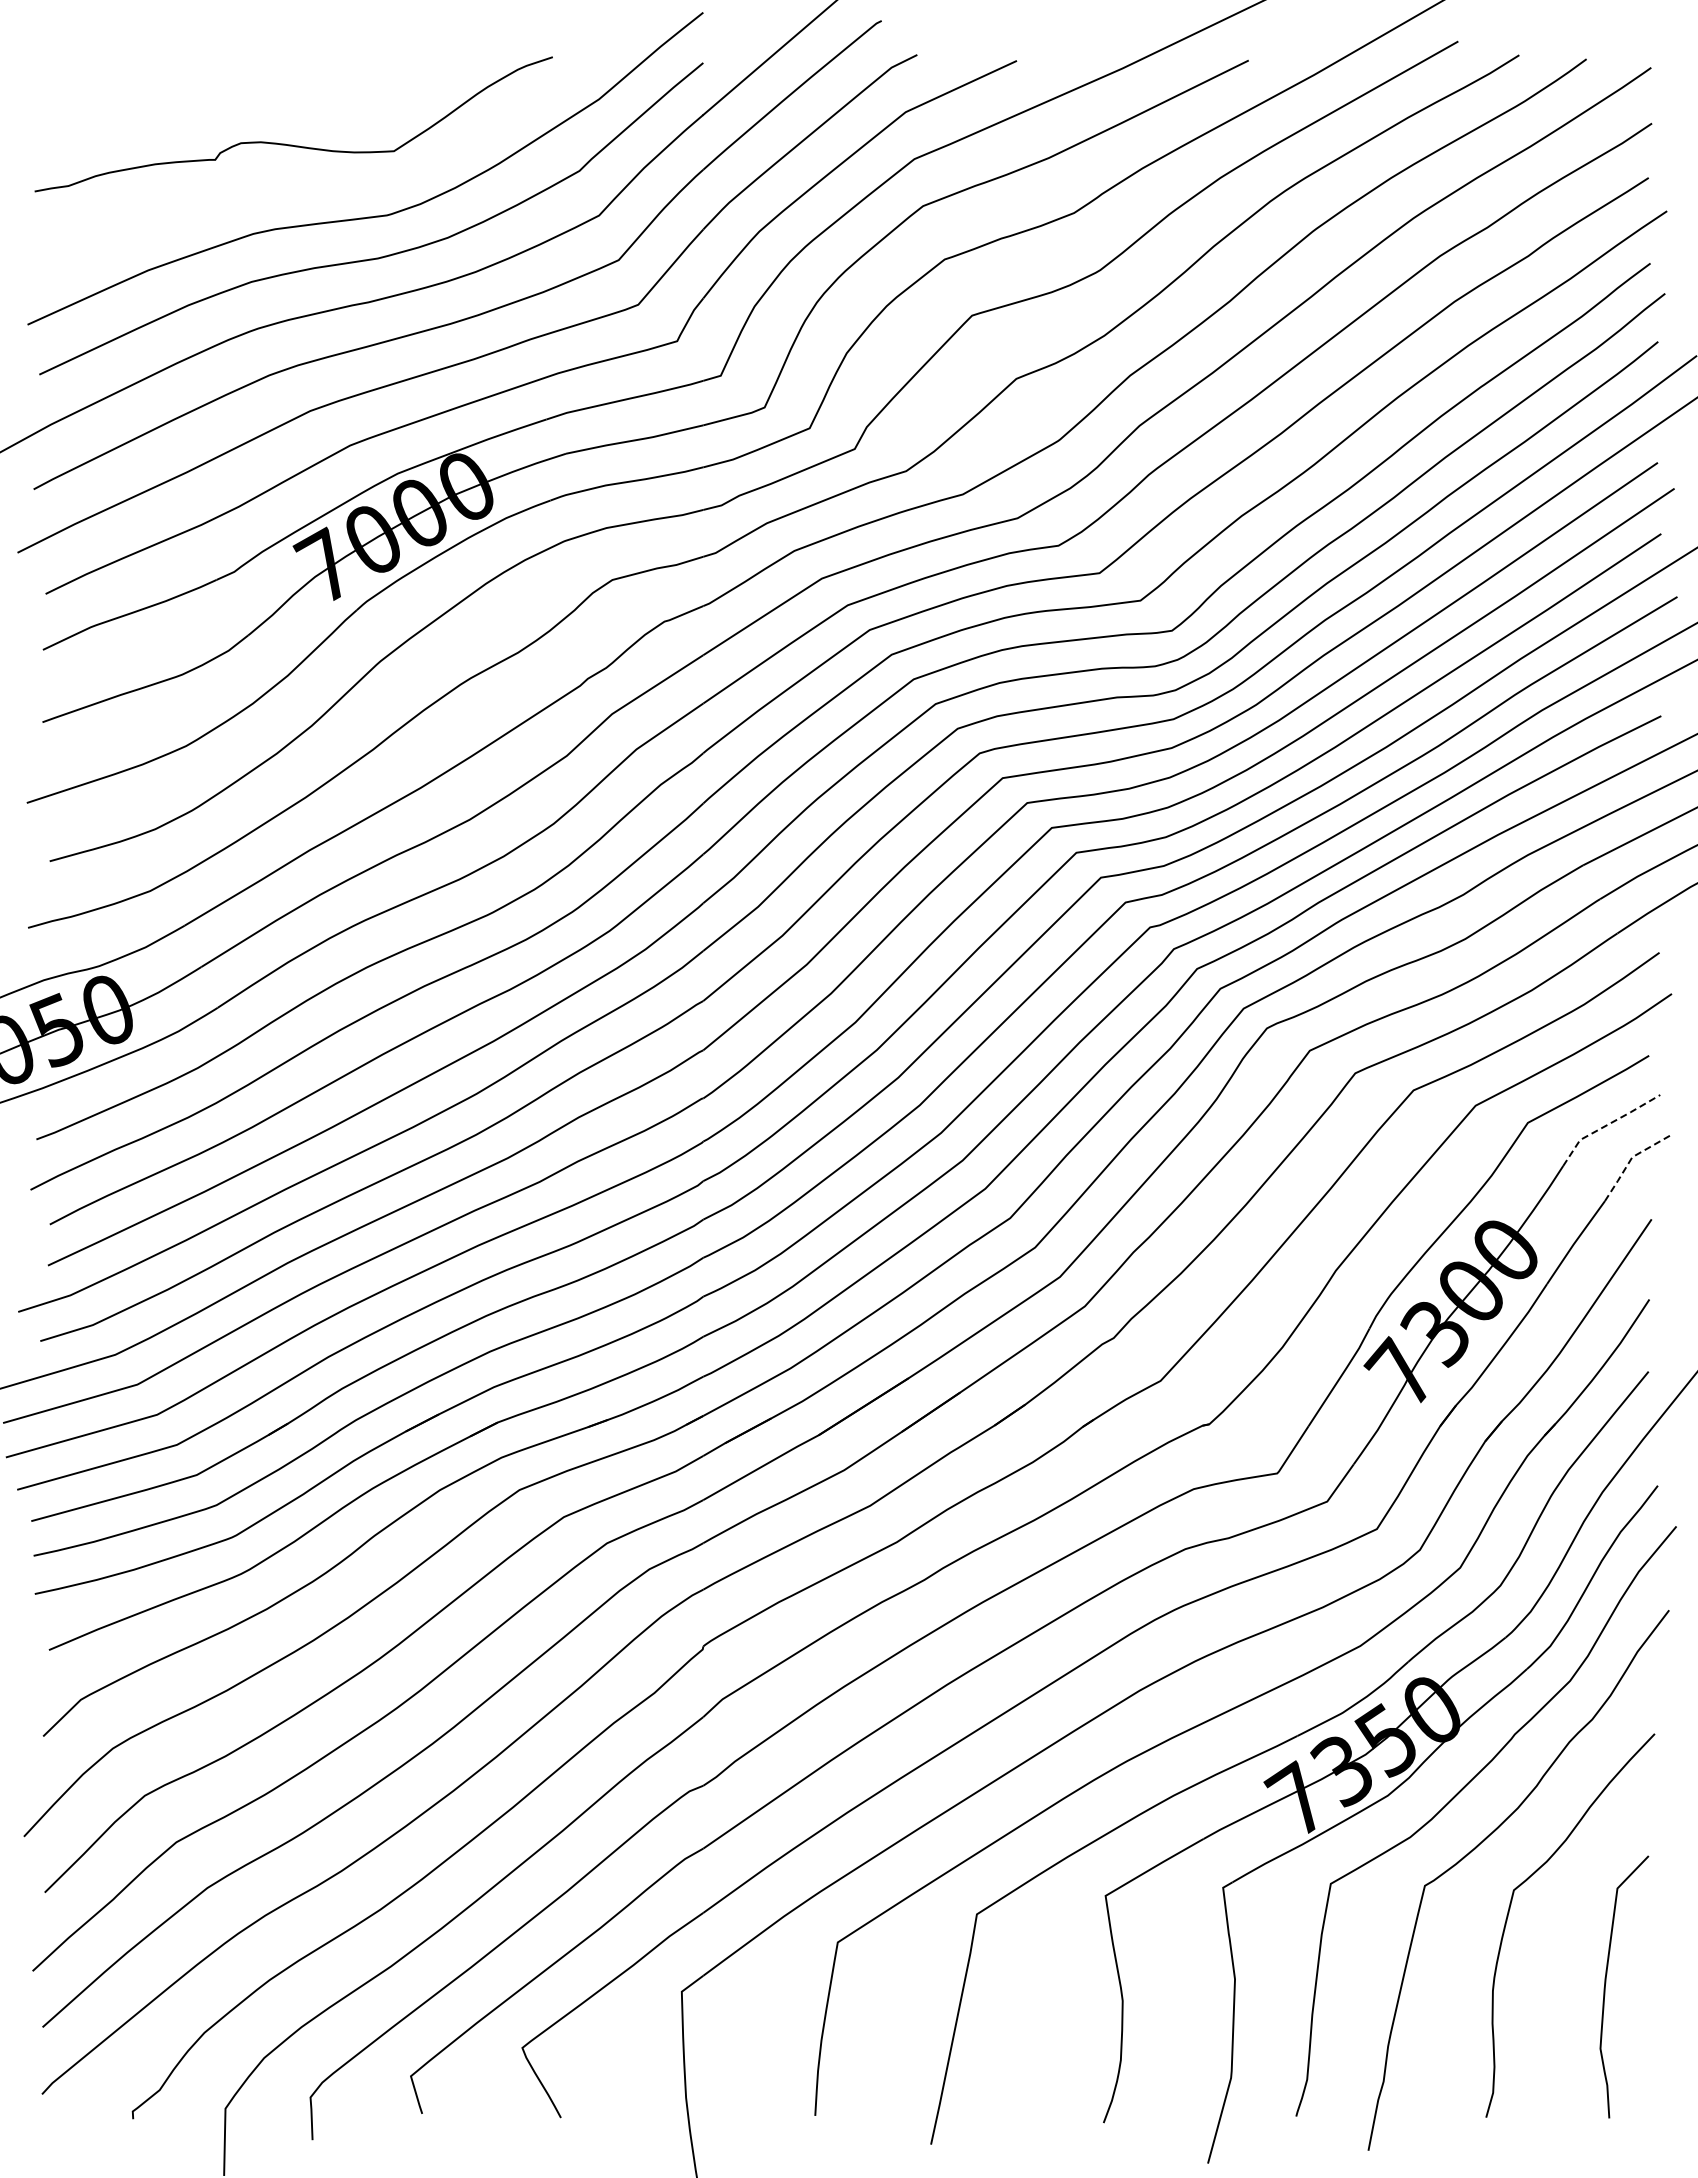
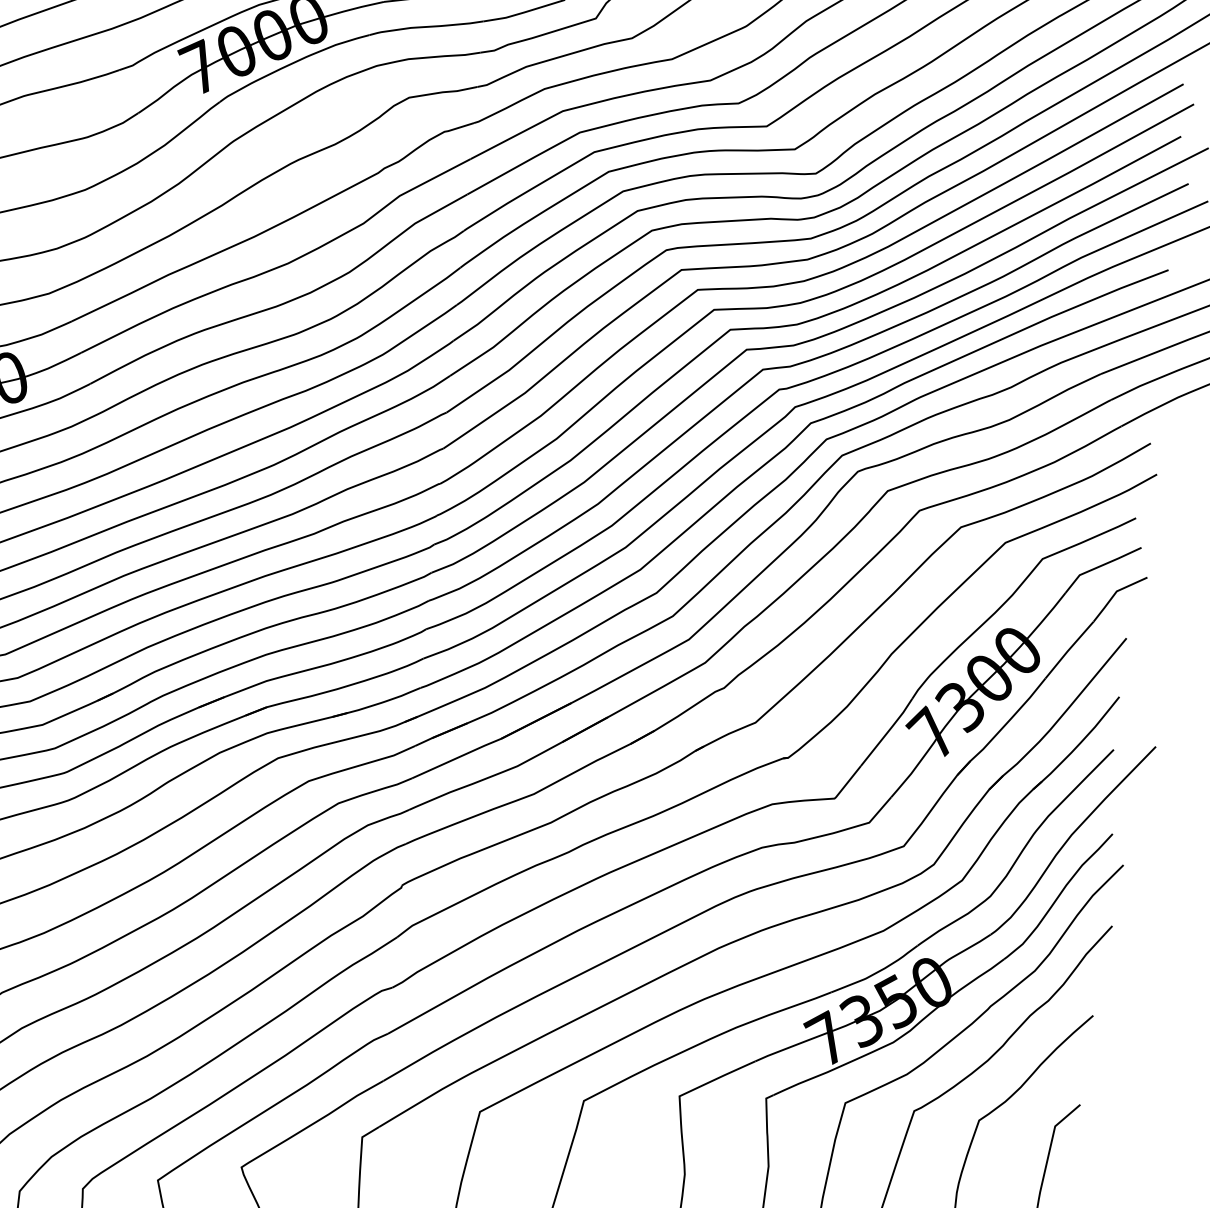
line: (1607, 1125) -> (1100, 566), dashed -> solid
line: (1630, 1159) -> (1115, 592), dashed -> solid

